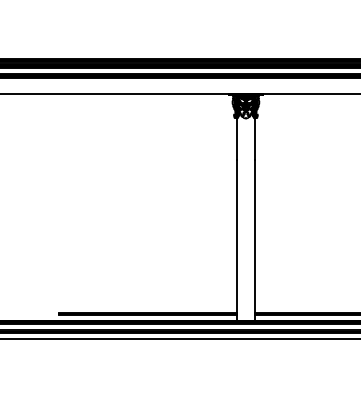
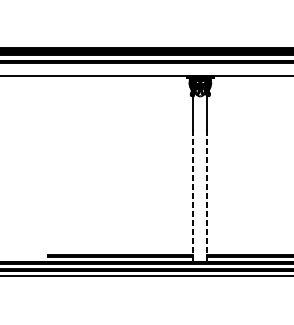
line: (237, 240) -> (193, 195), solid -> dashed
line: (254, 240) -> (207, 195), solid -> dashed

